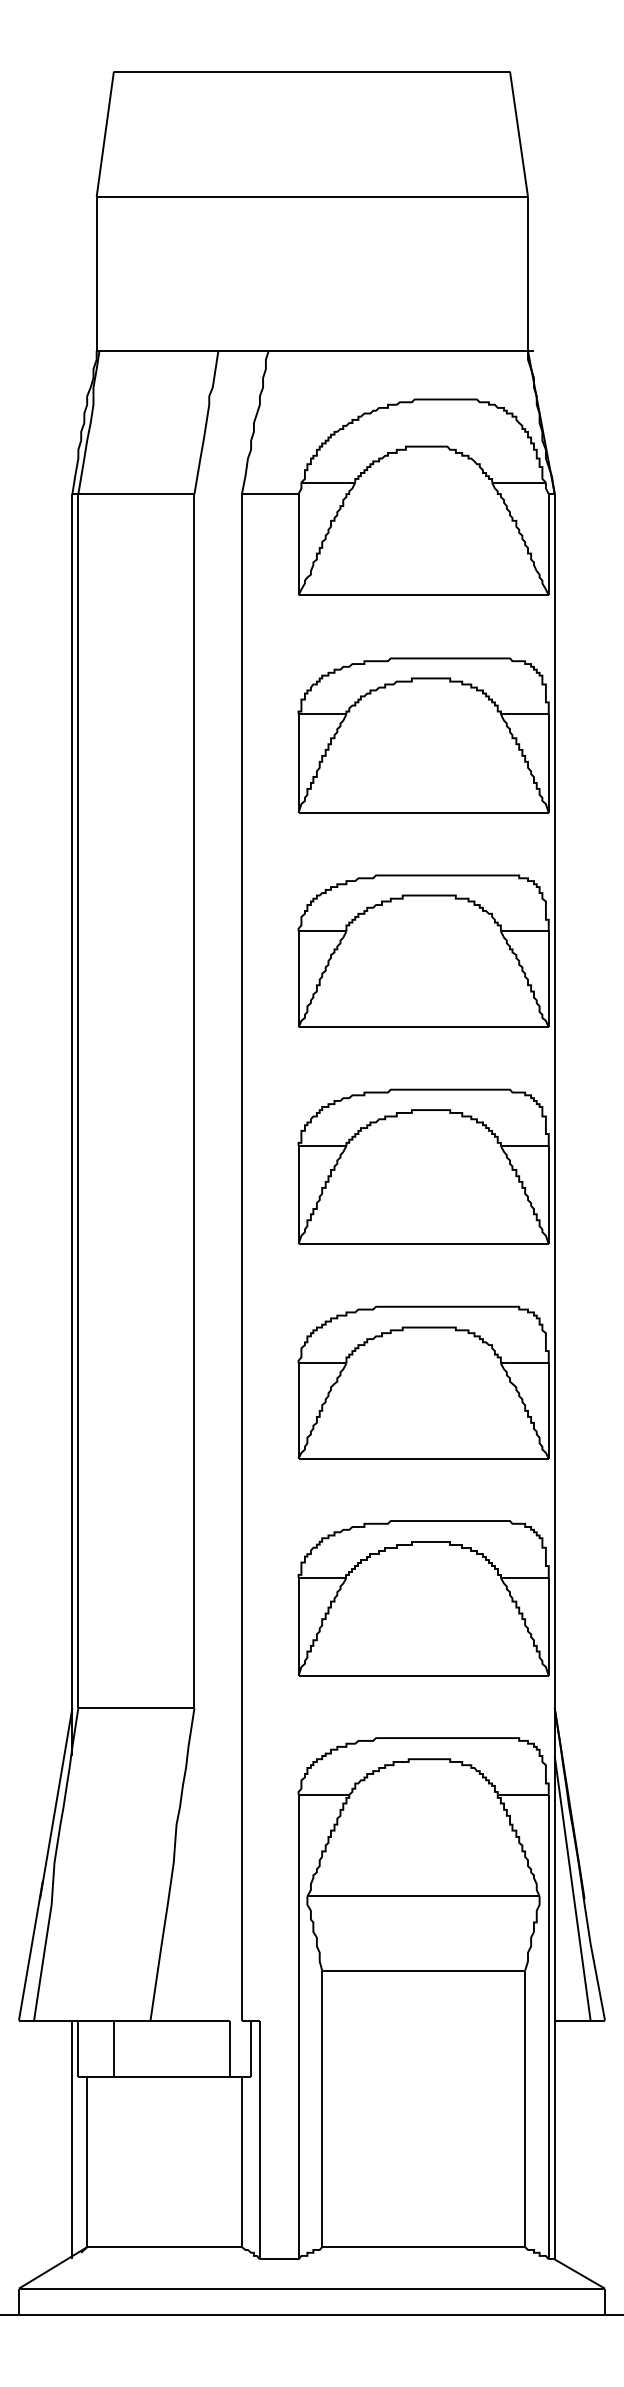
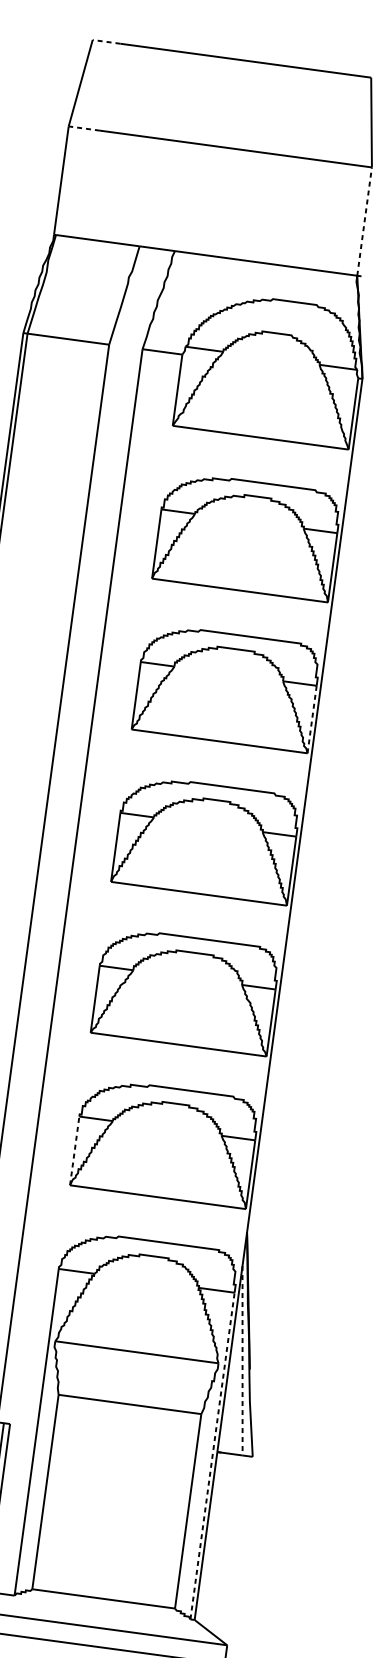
line: (133, 71) -> (106, 41), solid -> dashed
line: (118, 196) -> (84, 128), solid -> dashed
line: (528, 273) -> (364, 221), solid -> dashed
line: (548, 978) -> (312, 718), solid -> dashed
line: (298, 1626) -> (74, 1150), solid -> dashed
line: (572, 1888) -> (242, 1360), solid -> dashed
line: (548, 2026) -> (212, 1455), solid -> dashed

